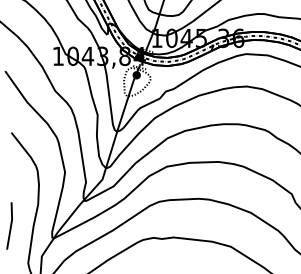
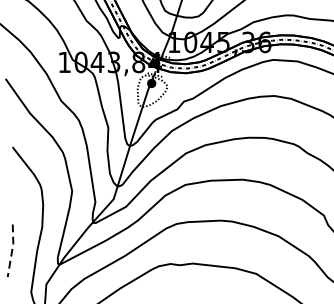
line: (11, 225) -> (12, 250), solid -> dashed

